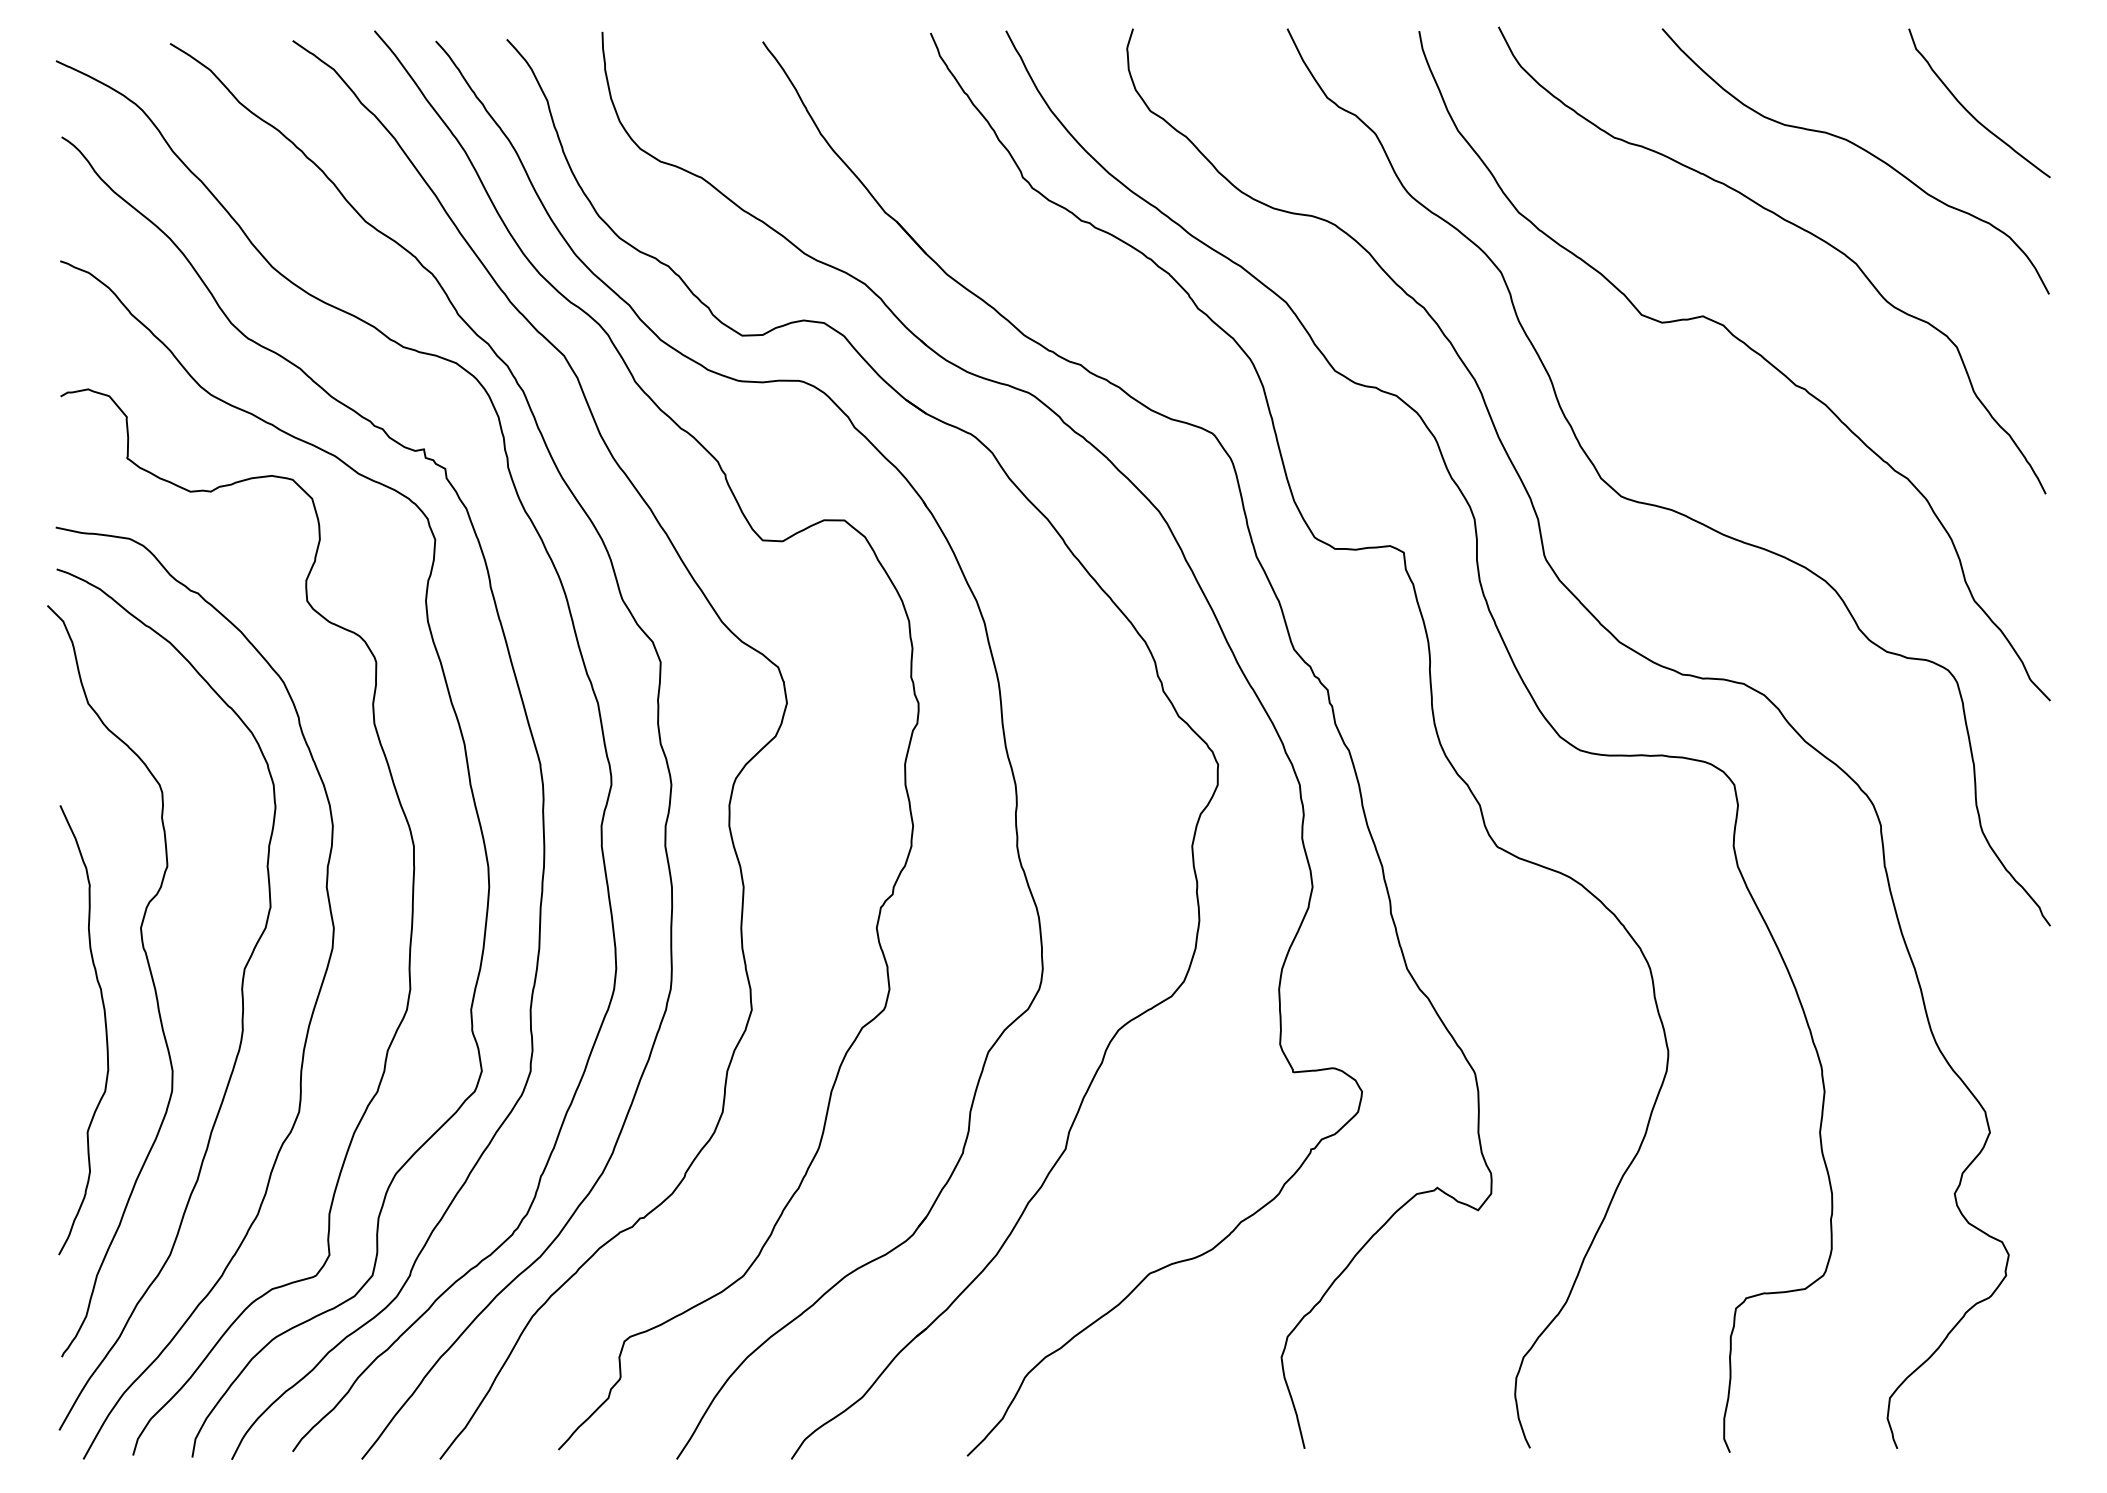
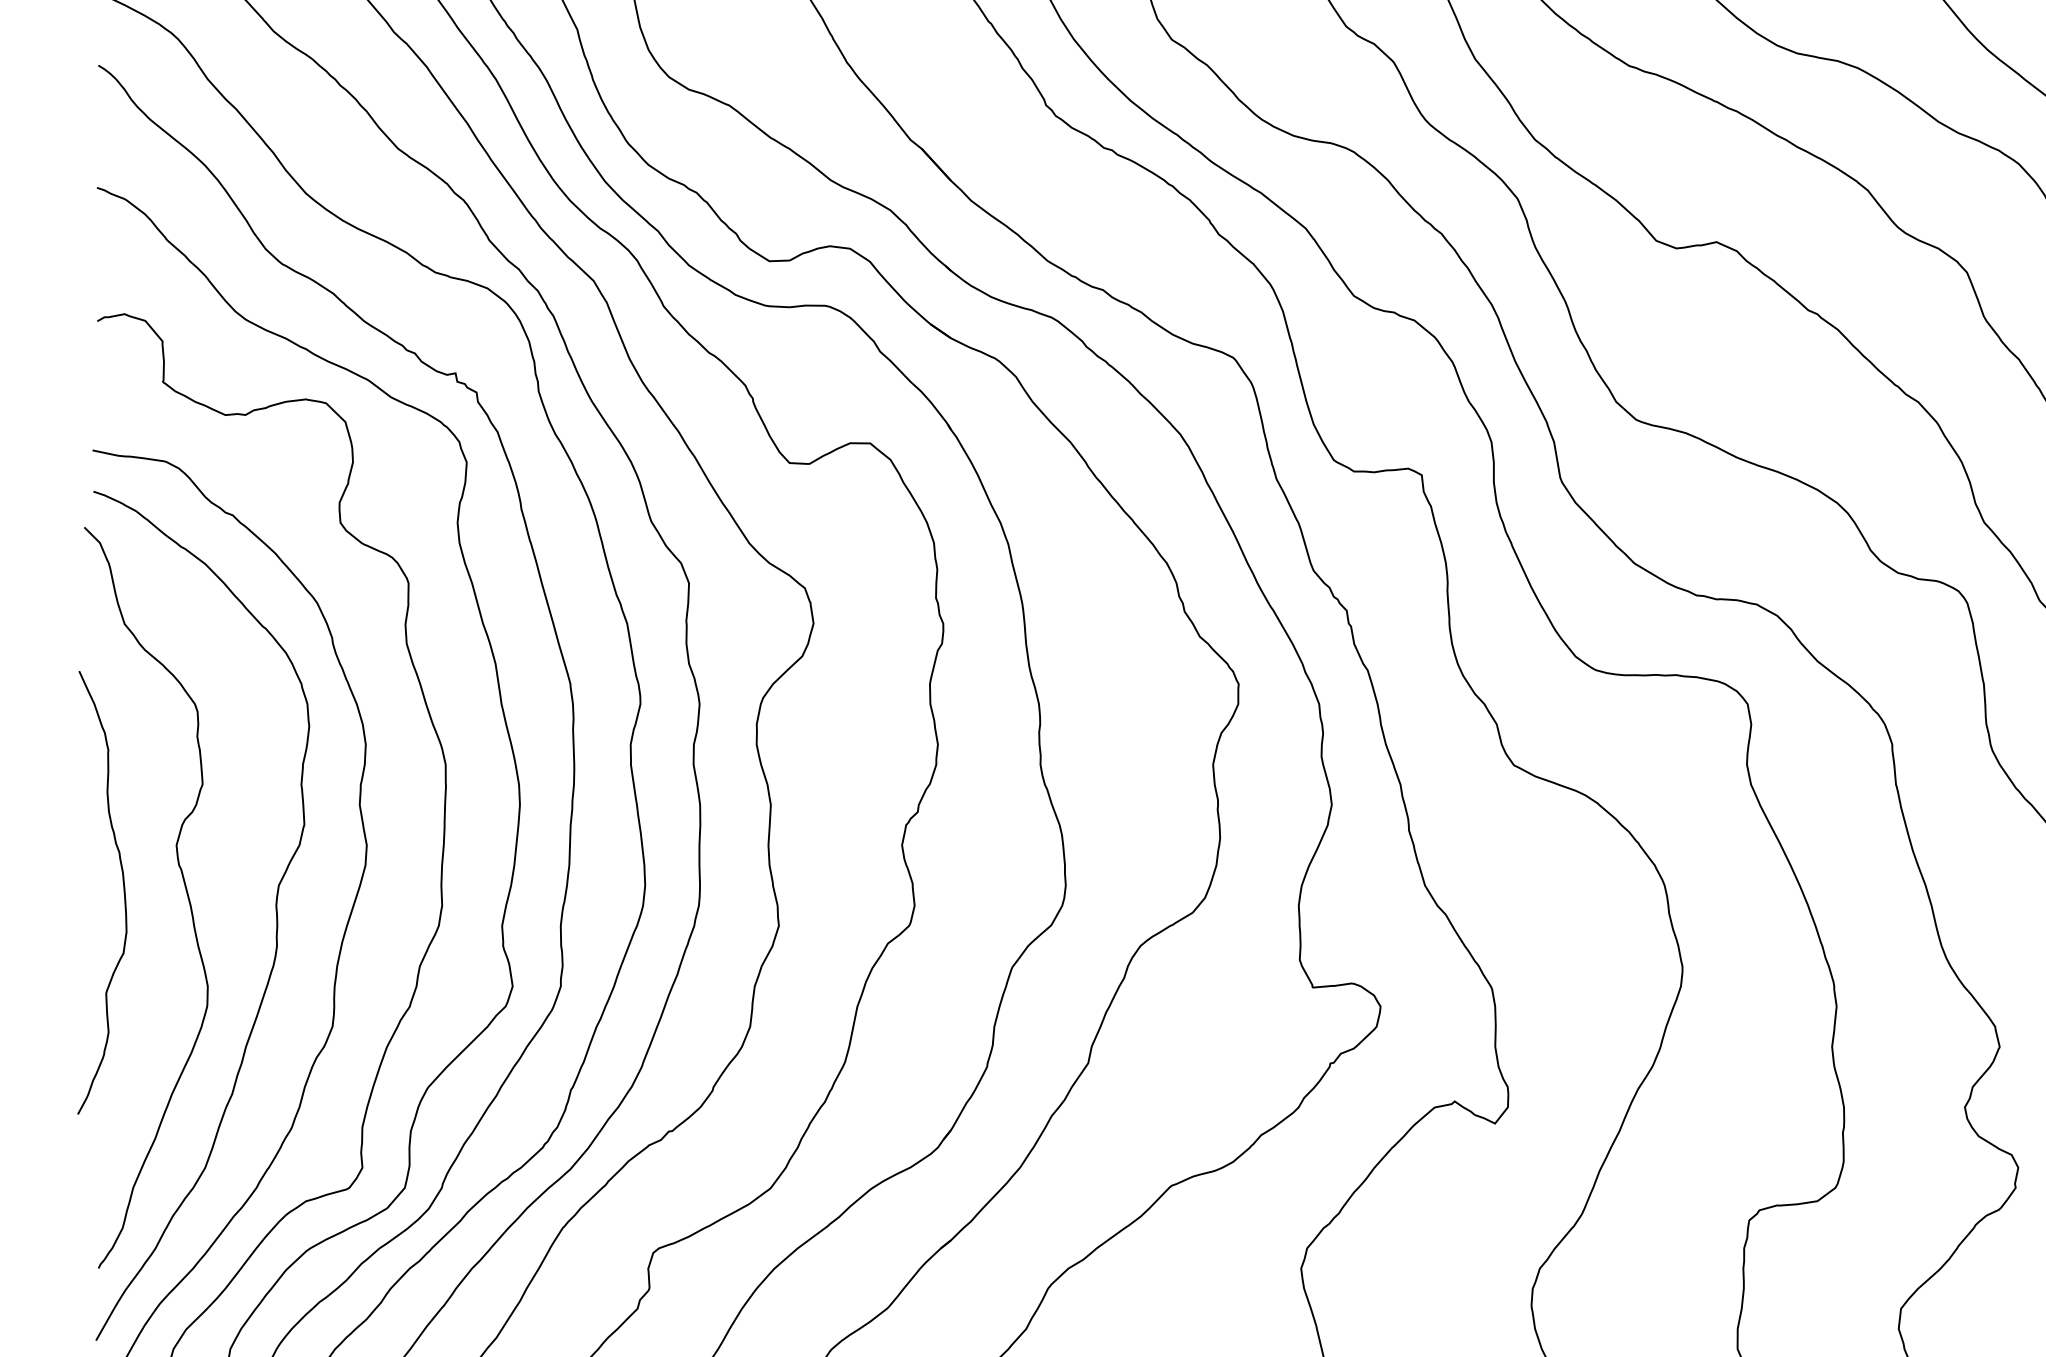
curve: (105, 1030) -> (123, 893), moved

